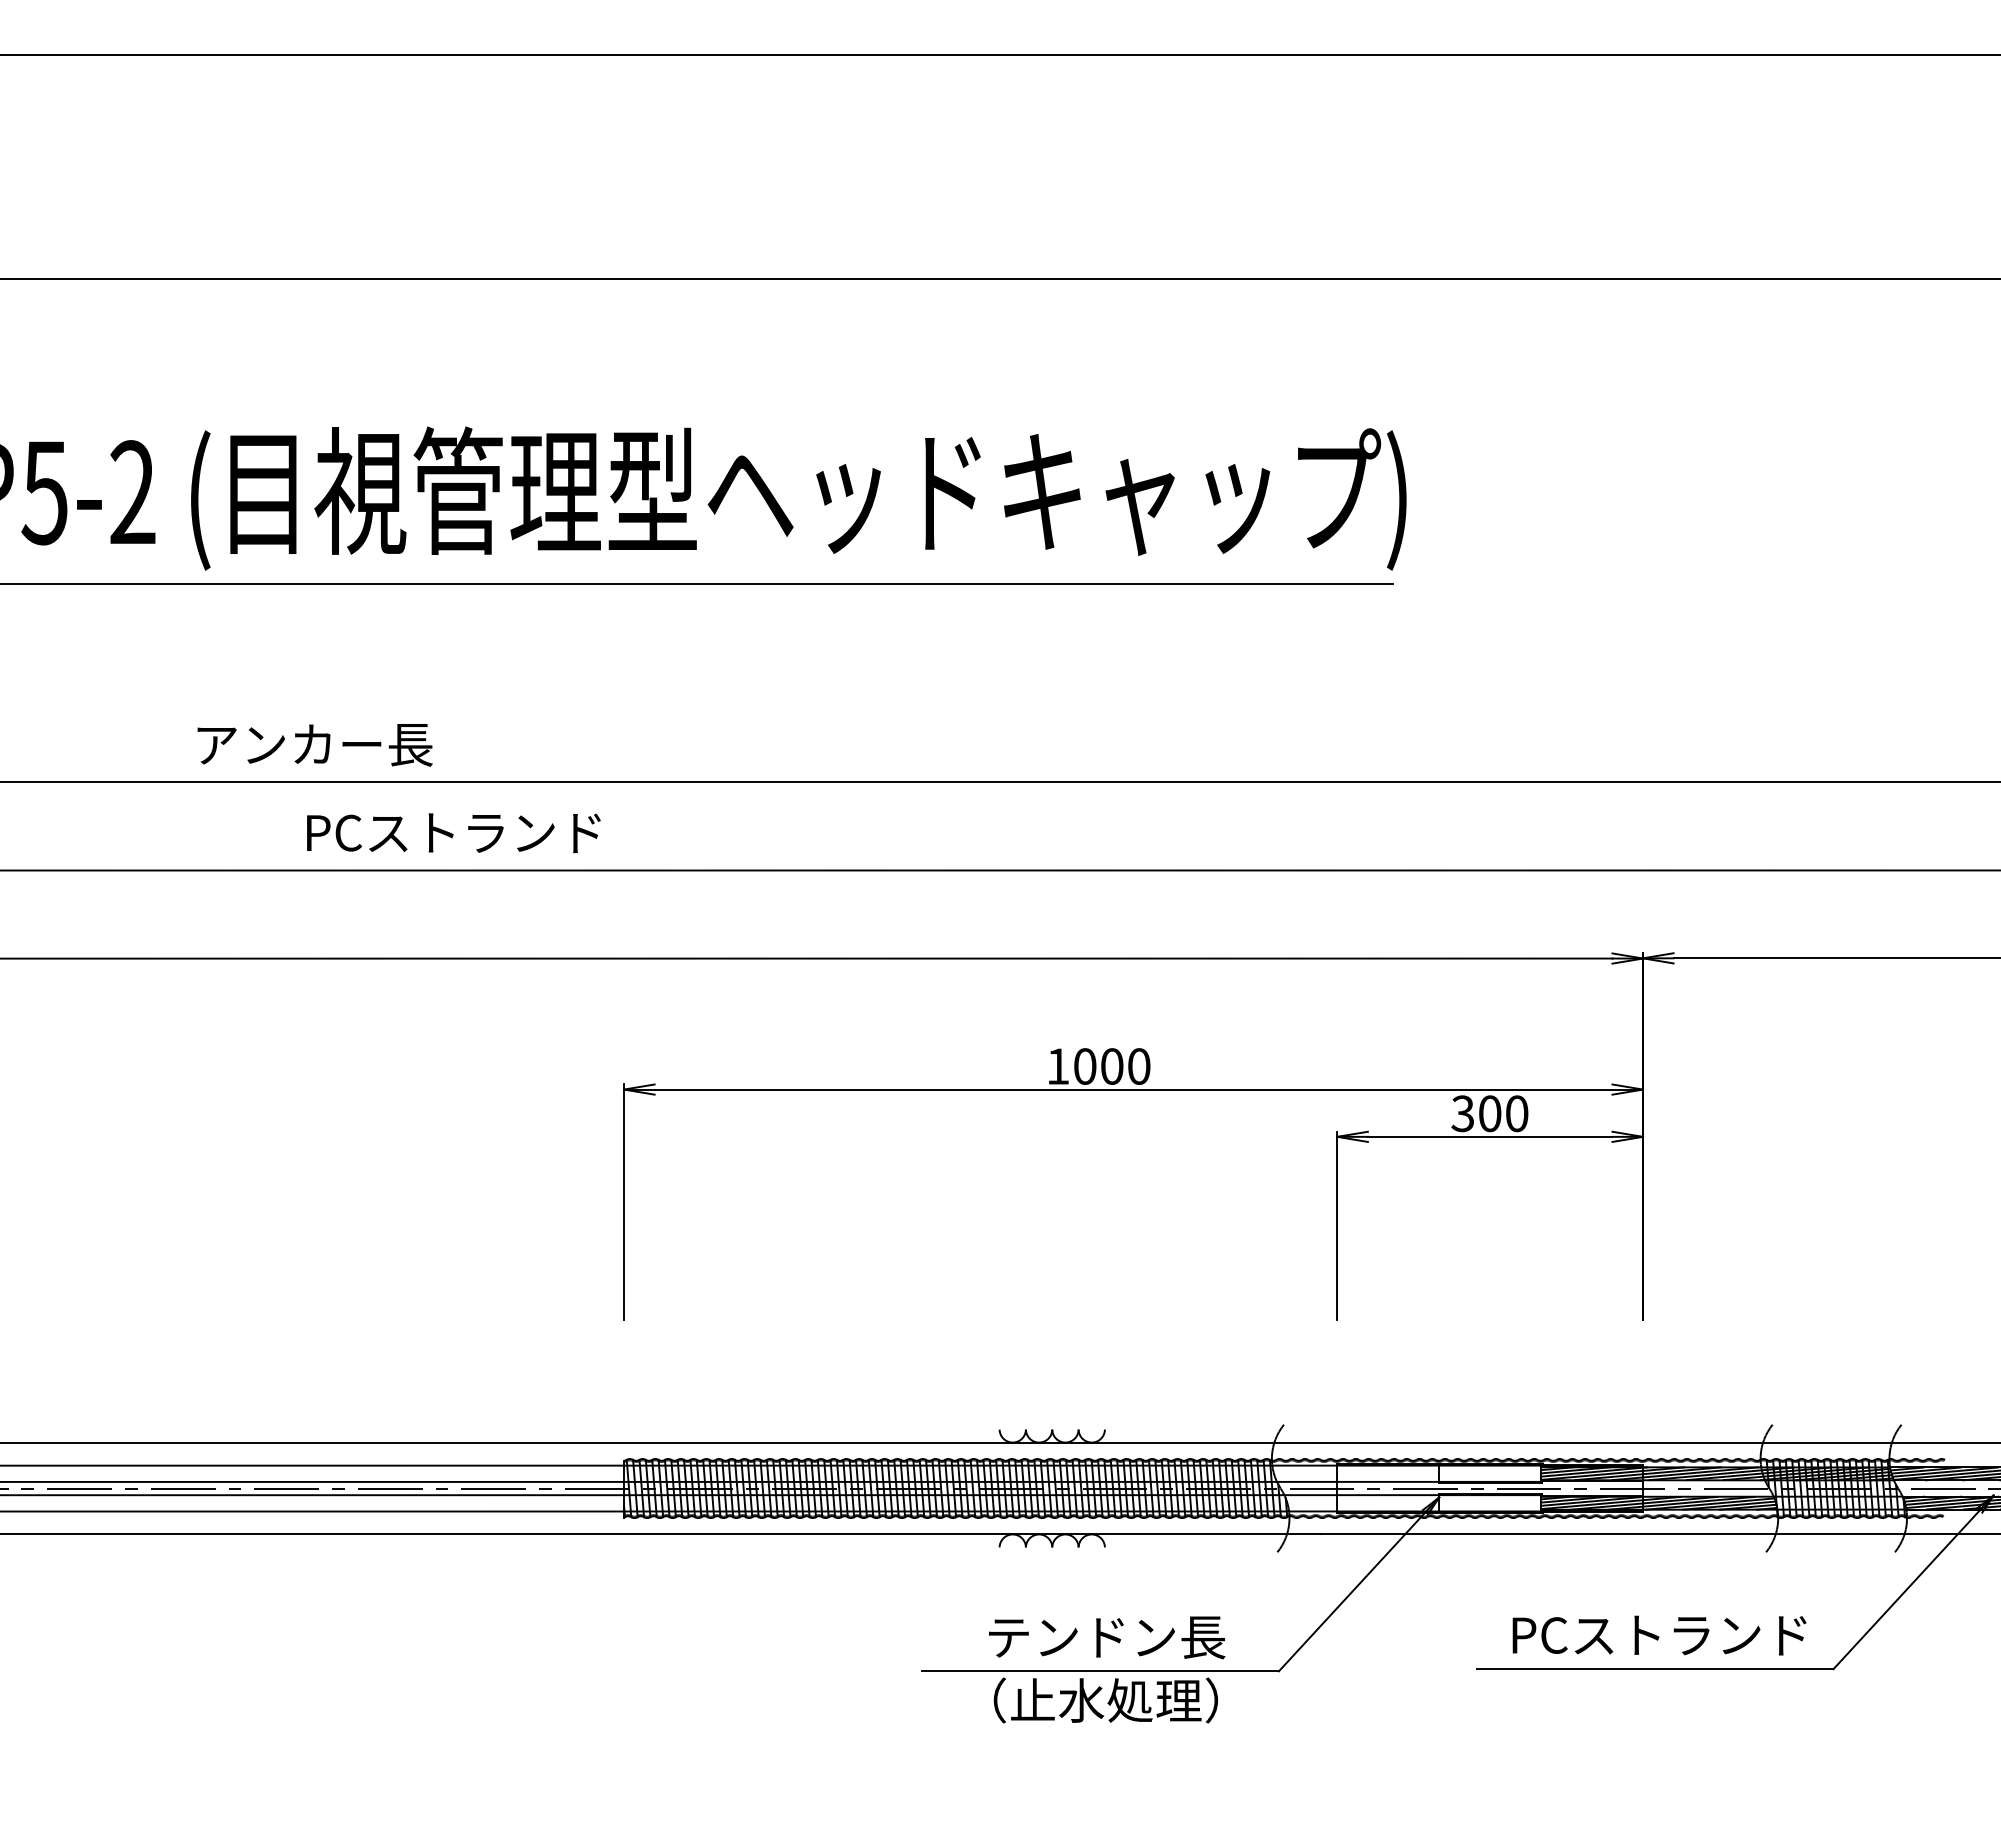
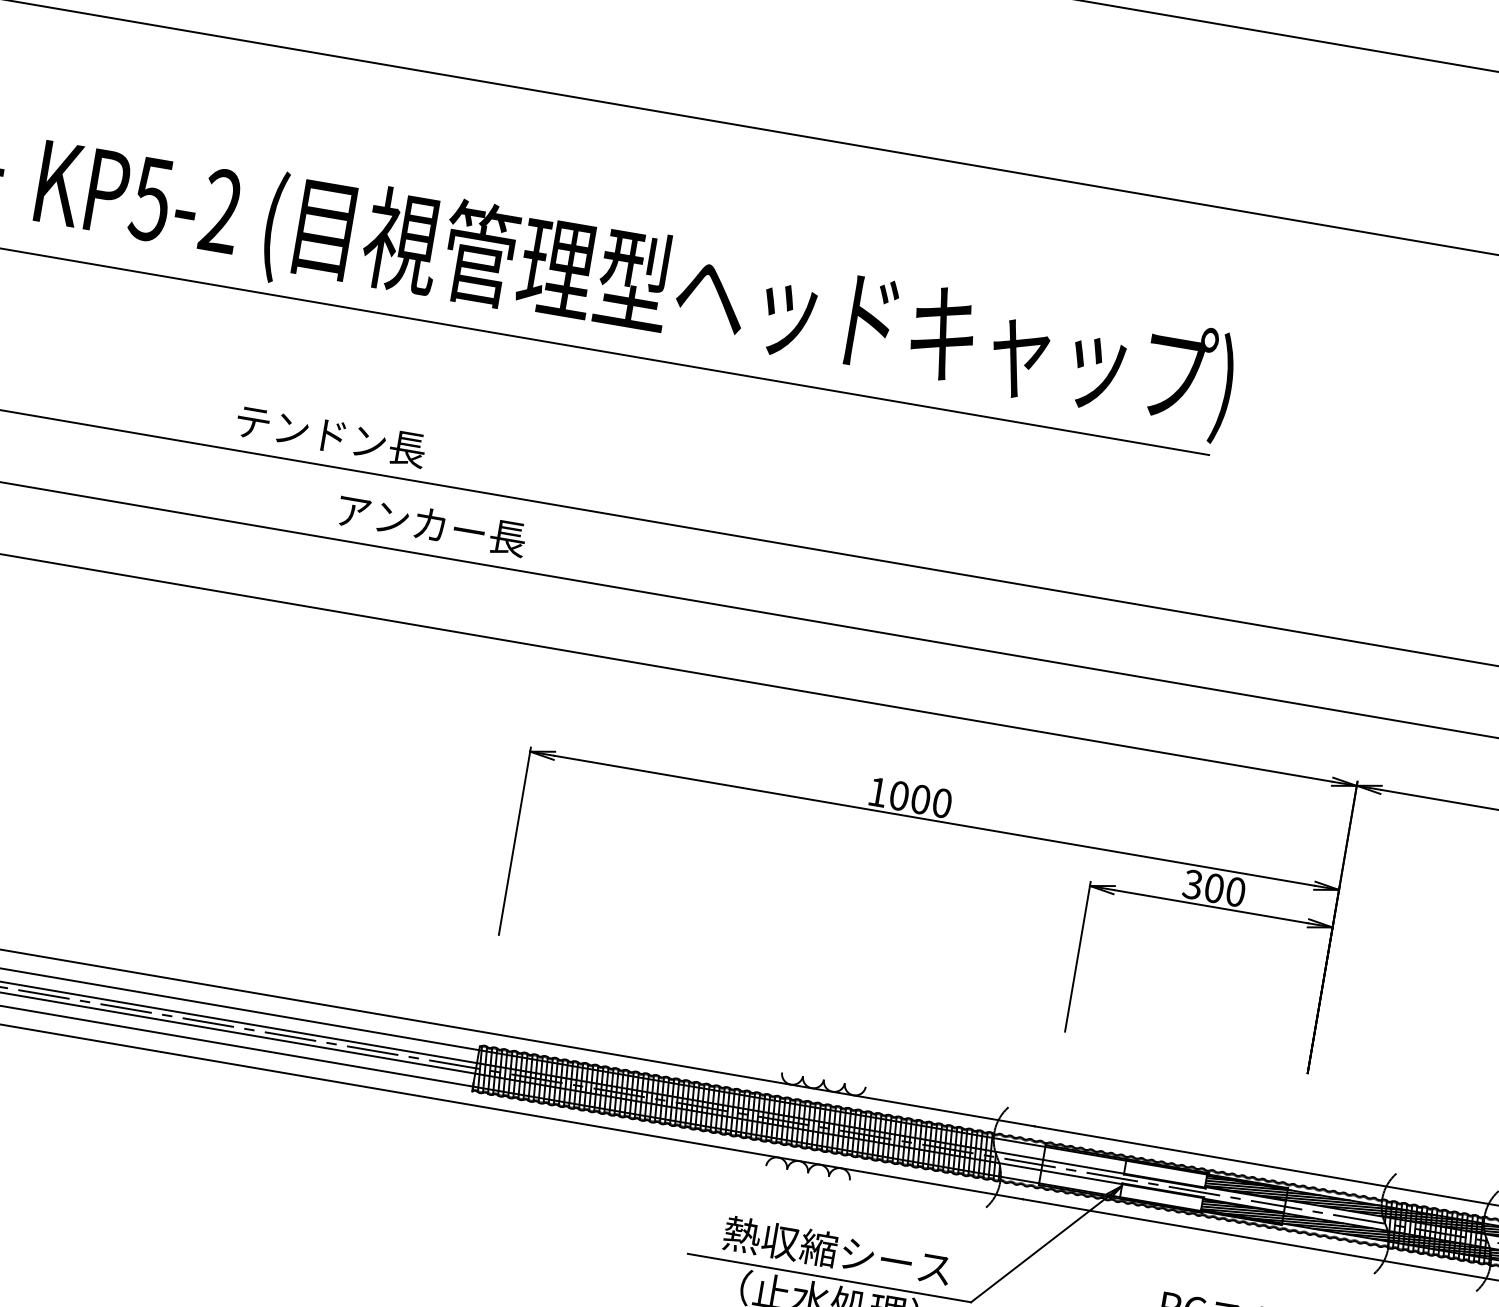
text: (289, 744) -> (311, 432), アンカー長 -> テンドン長
text: (453, 833) -> (429, 525), PCストランド -> アンカー長
hatch: (1839, 1502) -> (1438, 1244), added
text: (1104, 1636) -> (837, 1250), テンドン長 -> 熱収縮シース

